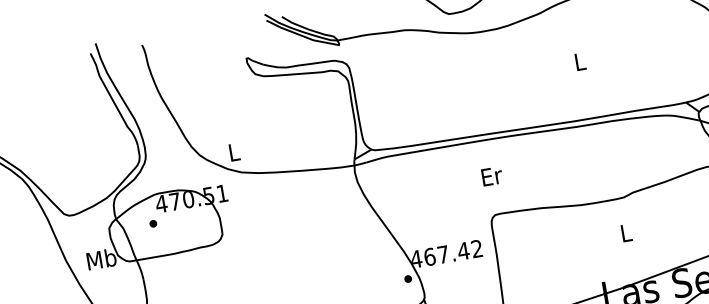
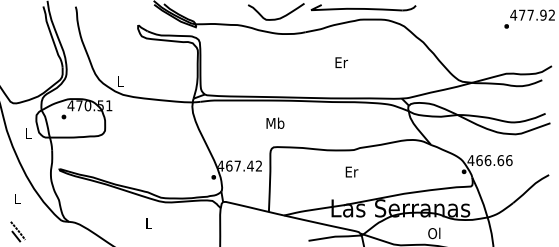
text: (580, 61) -> (341, 62), L -> Er
text: (491, 174) -> (275, 122), Er -> Mb
text: (625, 232) -> (351, 171), L -> Er
text: (101, 258) -> (28, 132), Mb -> L

